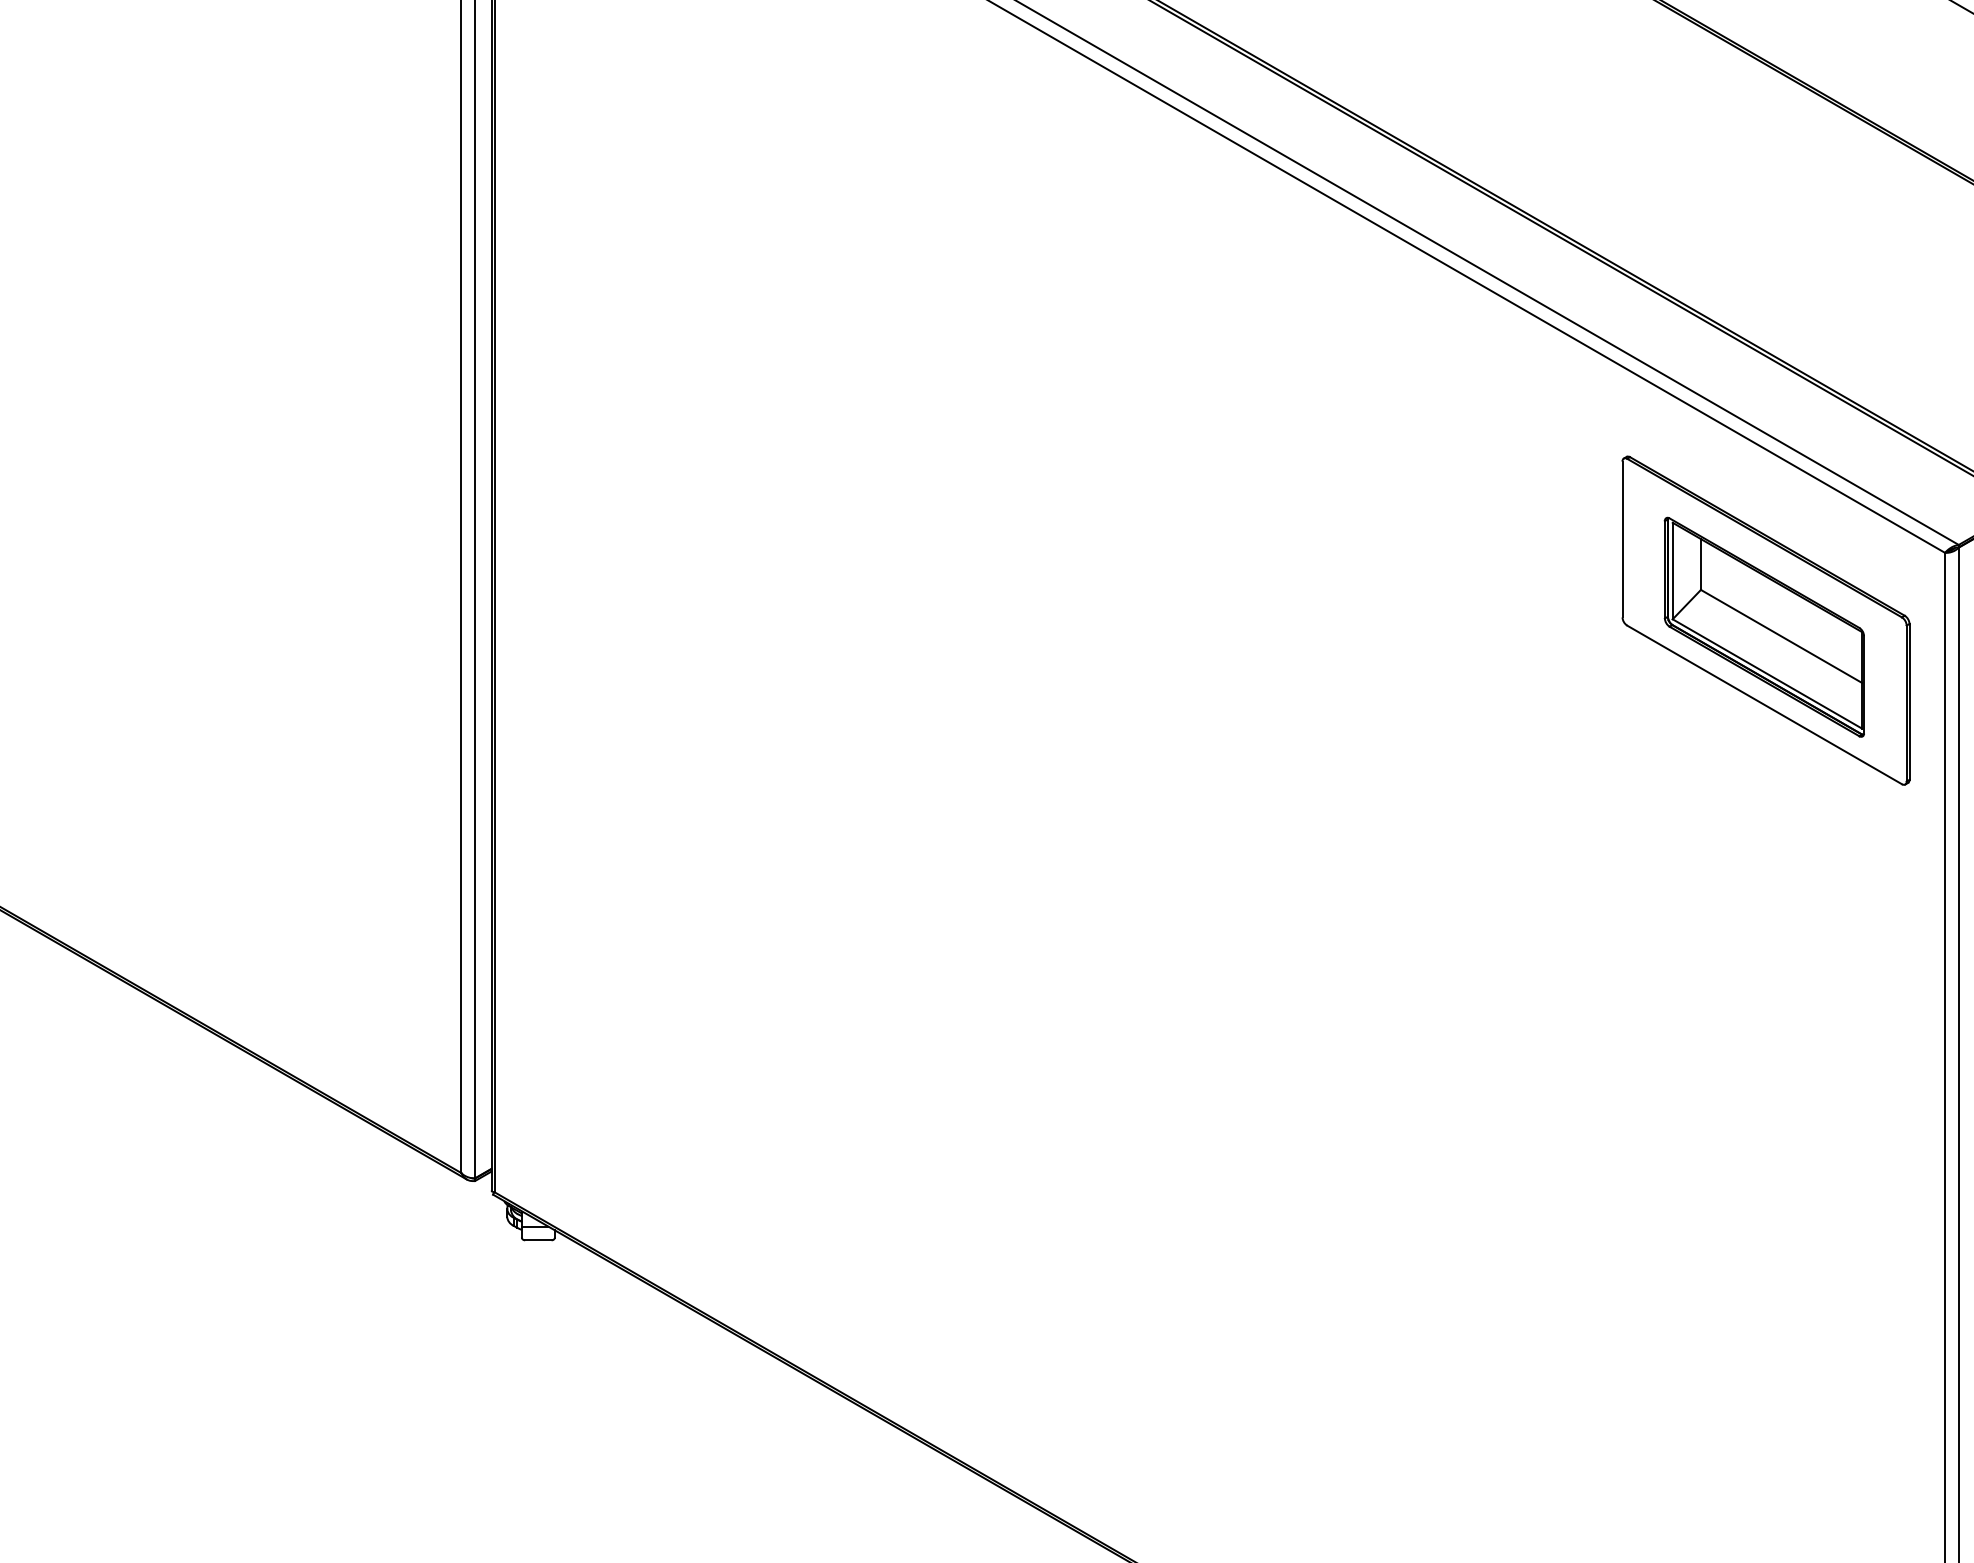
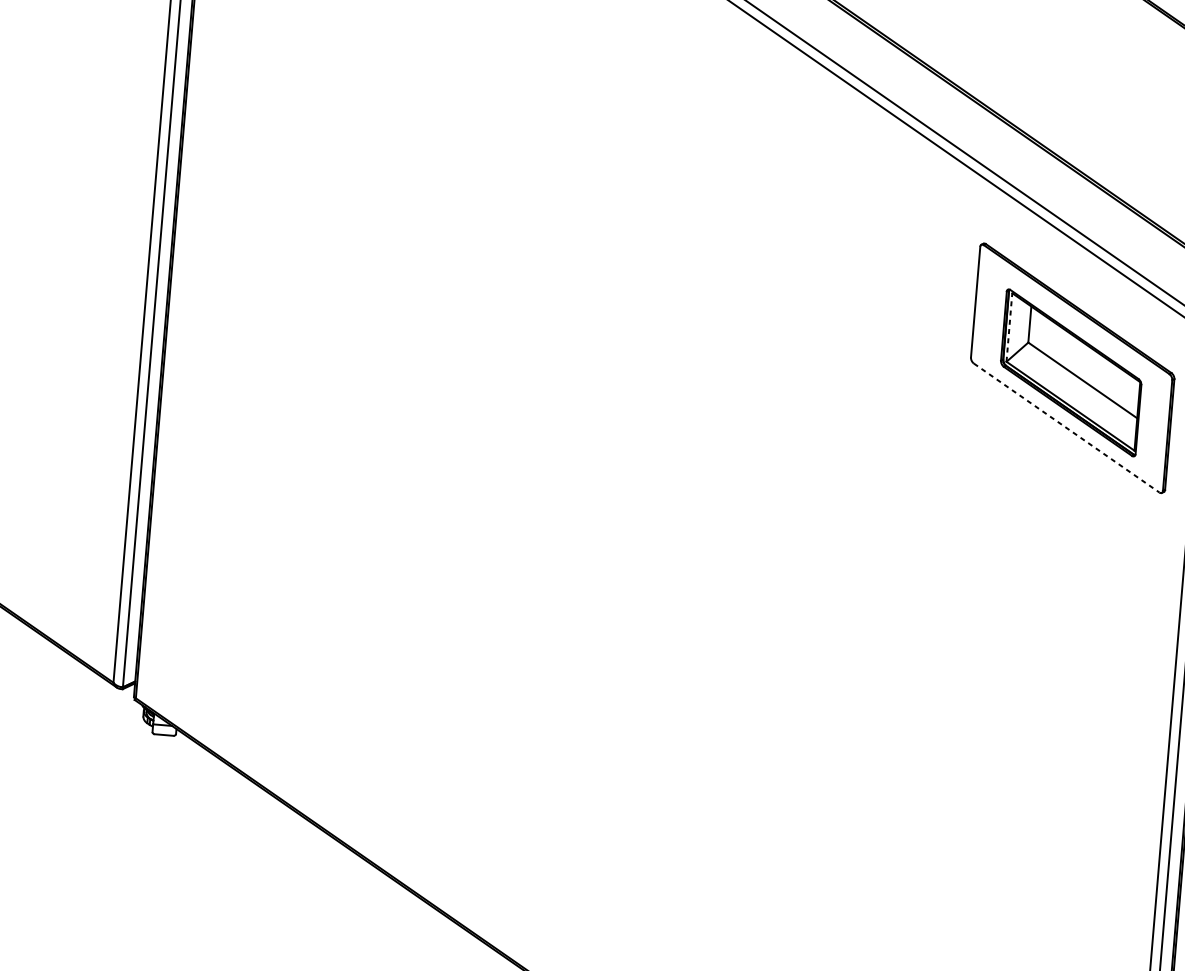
line: (1672, 570) -> (1009, 327), solid -> dashed
line: (1764, 704) -> (1066, 427), solid -> dashed

